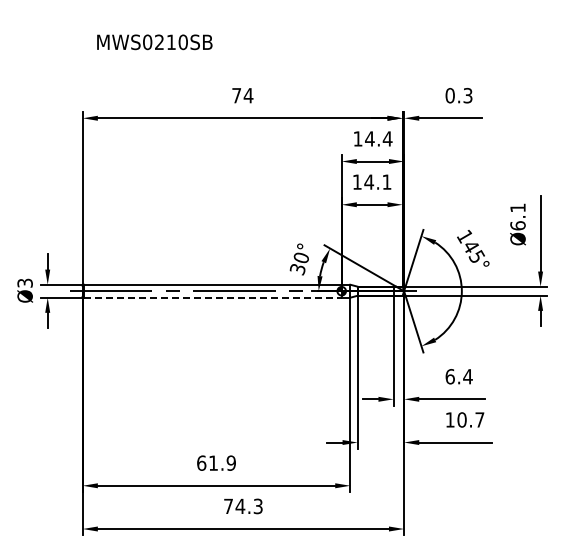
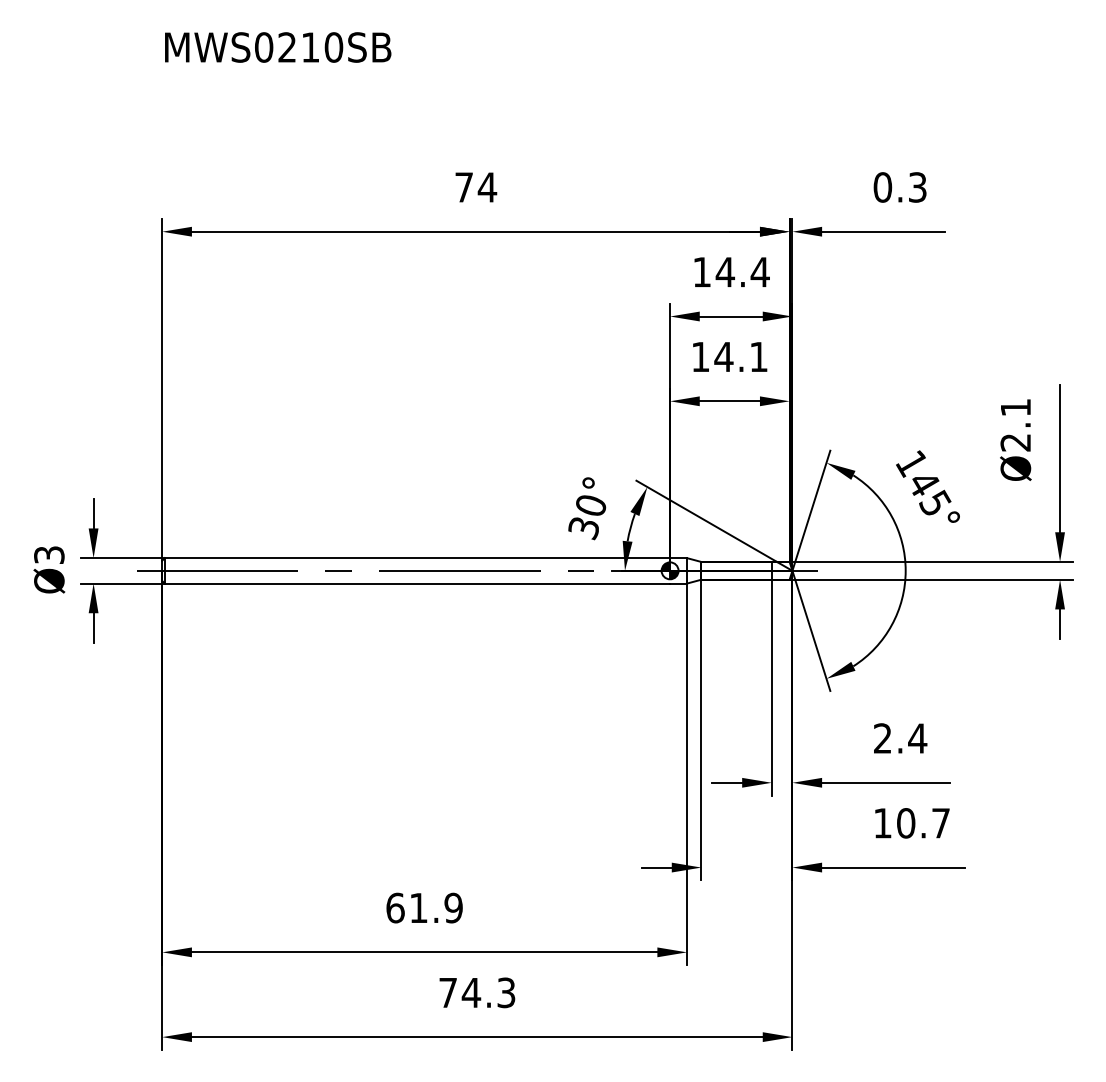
text: (154, 42) -> (277, 47), moved
text: (517, 225) -> (1014, 441), Ø6.1 -> Ø2.1
line: (212, 297) -> (416, 583), dashed -> solid
text: (449, 376) -> (881, 738), 6.4 -> 2.4

